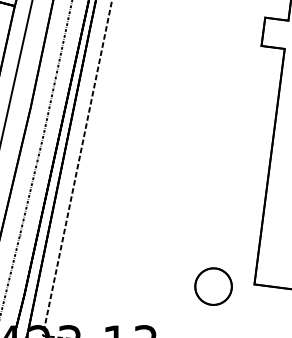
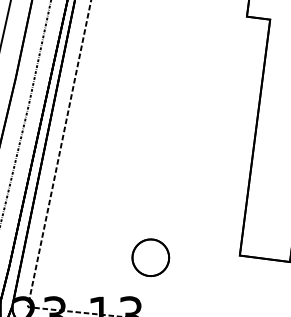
part: (213, 286) -> (150, 257), moved

